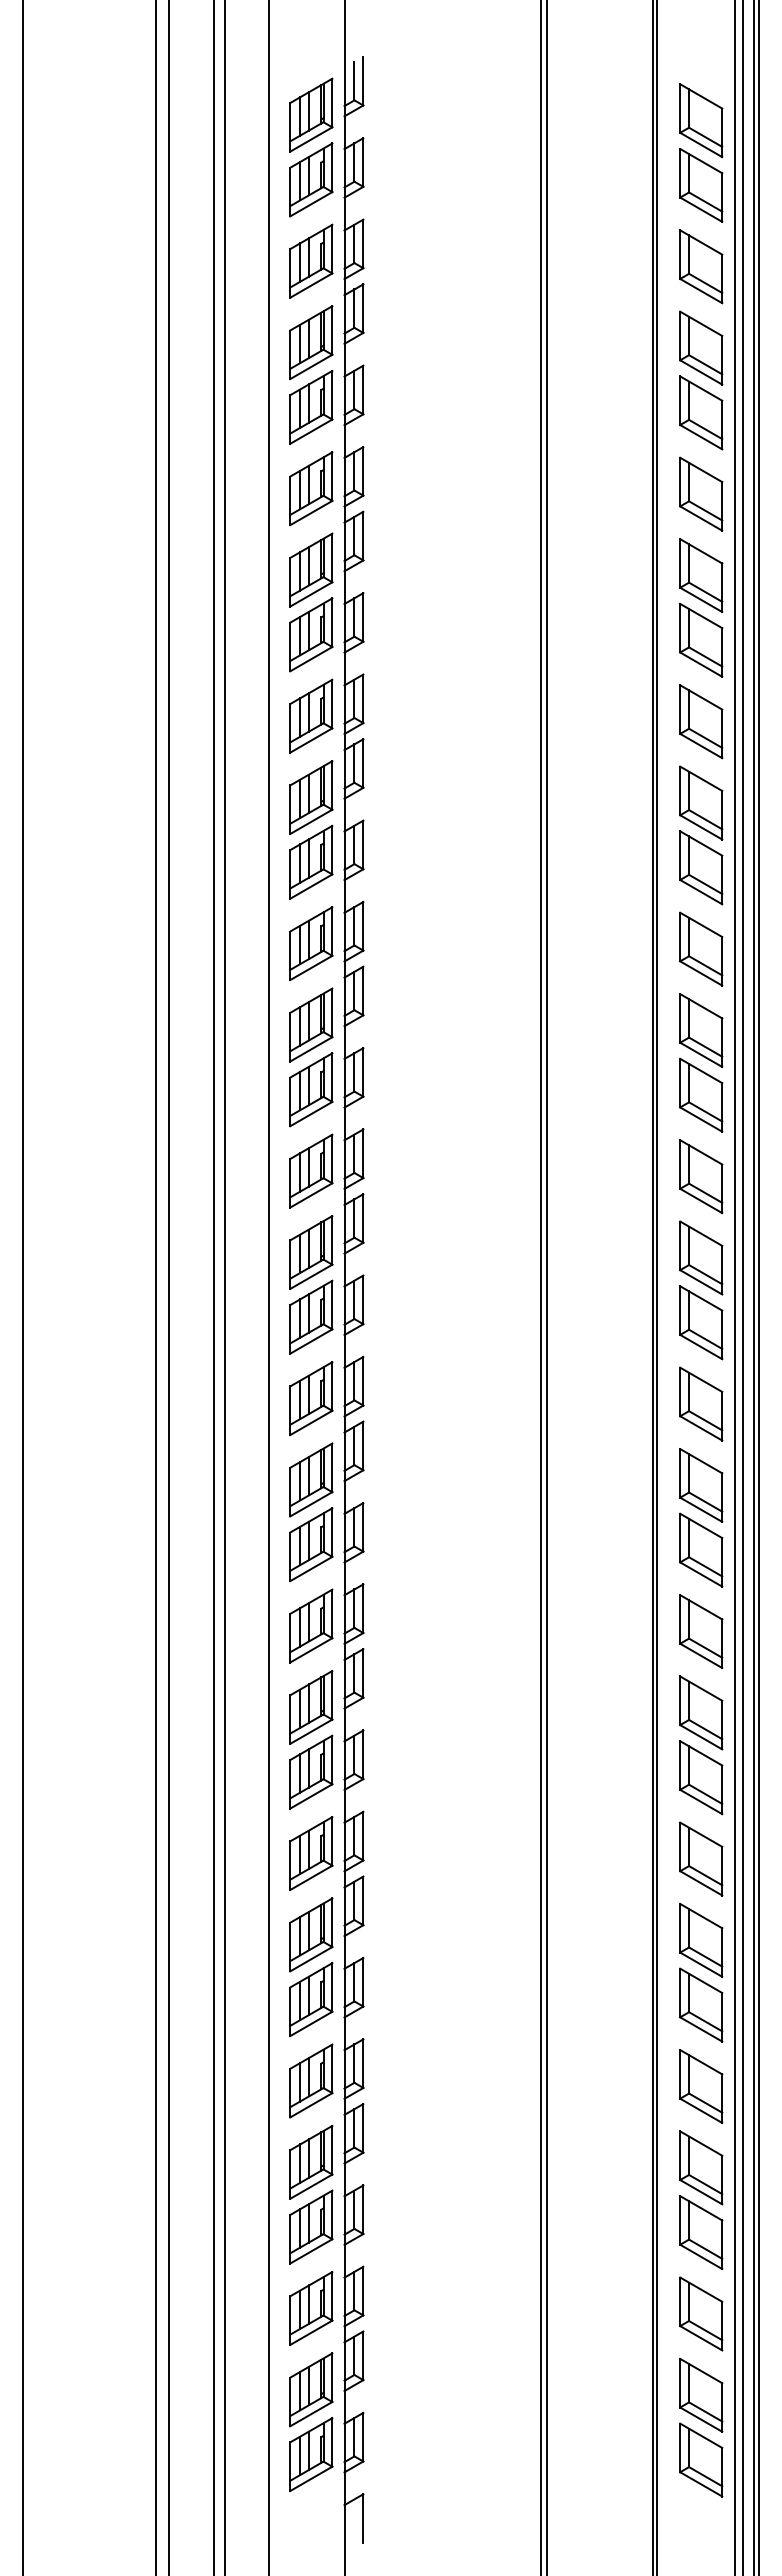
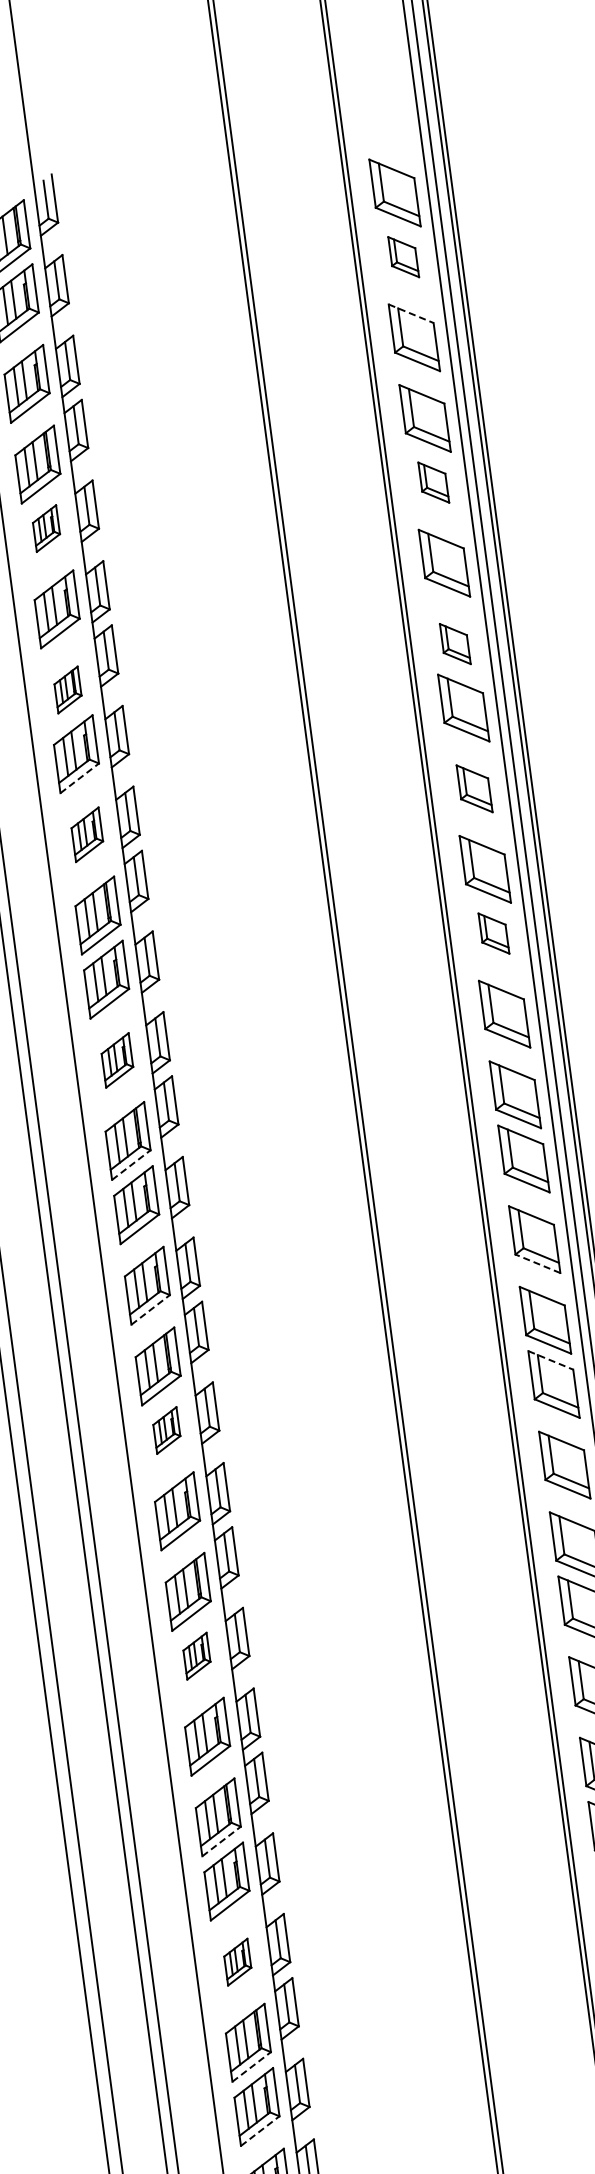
part: (701, 185) -> (403, 257), size x0.6
line: (701, 242) -> (411, 313), solid -> dashed
part: (311, 406) -> (46, 527), size x0.6
part: (701, 412) -> (433, 482), size x0.6
part: (311, 569) -> (68, 689), size x0.6
part: (701, 575) -> (455, 643), size x0.6
line: (311, 658) -> (79, 777), solid -> dashed
part: (311, 715) -> (87, 834), size x0.7
part: (701, 721) -> (474, 788), size x0.7
part: (701, 867) -> (494, 933), size x0.6
part: (311, 943) -> (117, 1060), size x0.7
line: (311, 1049) -> (131, 1165), solid -> dashed
line: (311, 1195) -> (150, 1309), solid -> dashed
line: (700, 1200) -> (537, 1263), solid -> dashed
line: (701, 1298) -> (551, 1360), solid -> dashed
part: (311, 1316) -> (166, 1429), size x0.6
part: (311, 1544) -> (197, 1655), size x0.6
line: (311, 1731) -> (221, 1841), solid -> dashed
part: (311, 1853) -> (237, 1962), size x0.6
line: (311, 1958) -> (251, 2066), solid -> dashed
line: (311, 2023) -> (260, 2130), solid -> dashed

